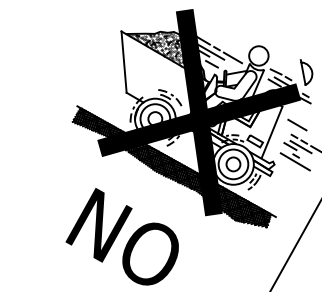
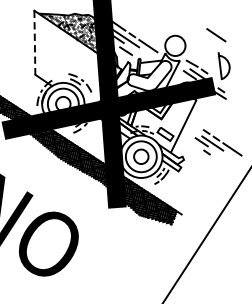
line: (124, 62) -> (35, 43), solid -> dashed
line: (297, 124) -> (216, 34), moved
line: (294, 161) -> (204, 158), removed

